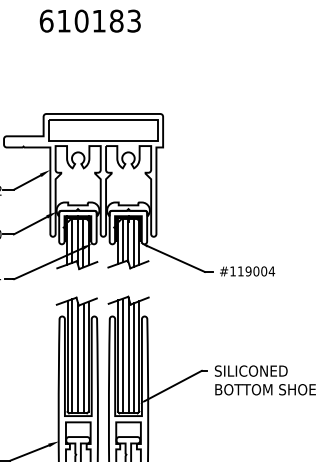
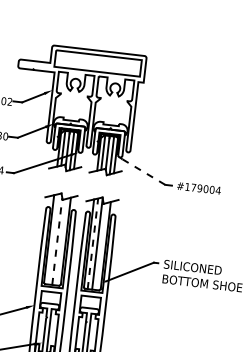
line: (176, 259) -> (144, 172), solid -> dashed
text: (240, 271) -> (193, 187), #119004 -> #179004
line: (123, 355) -> (93, 243), solid -> dashed
line: (72, 356) -> (53, 239), removed
line: (78, 357) -> (57, 240), solid -> dashed
line: (83, 358) -> (61, 242), removed
line: (134, 358) -> (101, 246), removed

